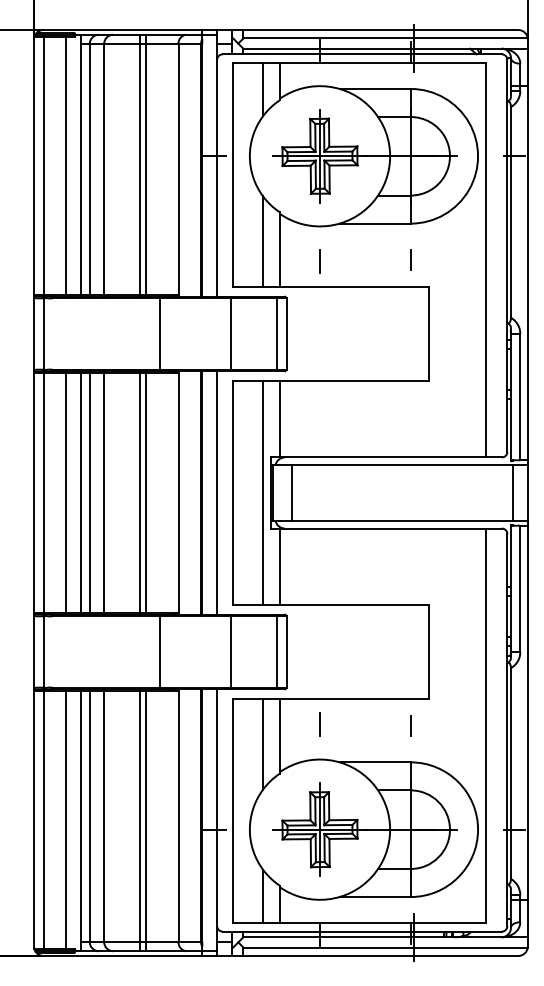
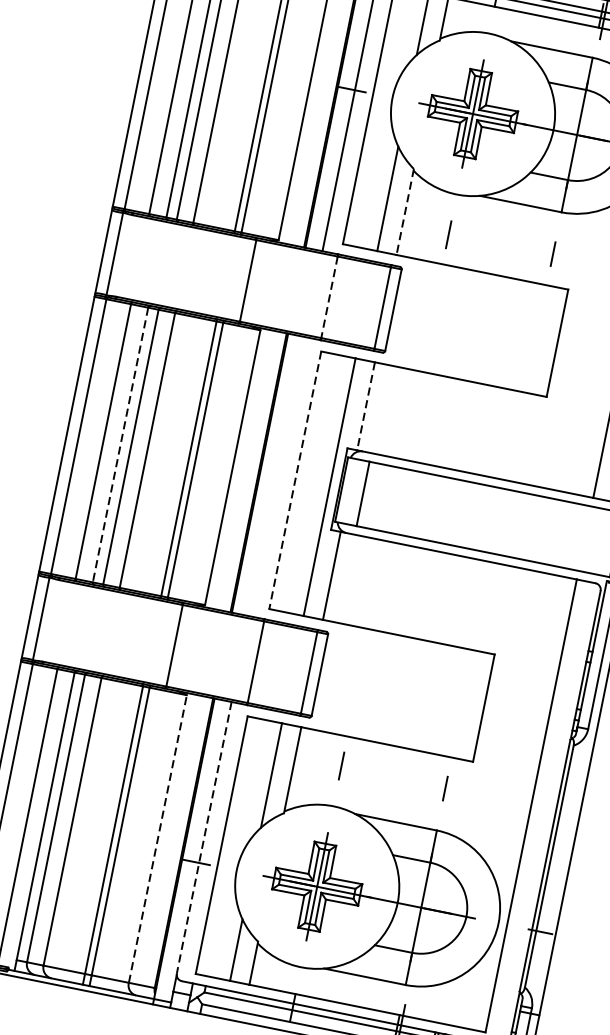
line: (279, 250) -> (404, 212), solid -> dashed
line: (230, 334) -> (329, 297), solid -> dashed
line: (279, 419) -> (365, 406), solid -> dashed
line: (80, 492) -> (120, 444), solid -> dashed
line: (217, 492) -> (277, 476), removed
line: (233, 493) -> (295, 480), solid -> dashed
line: (217, 808) -> (204, 838), solid -> dashed
line: (178, 816) -> (157, 838), solid -> dashed

